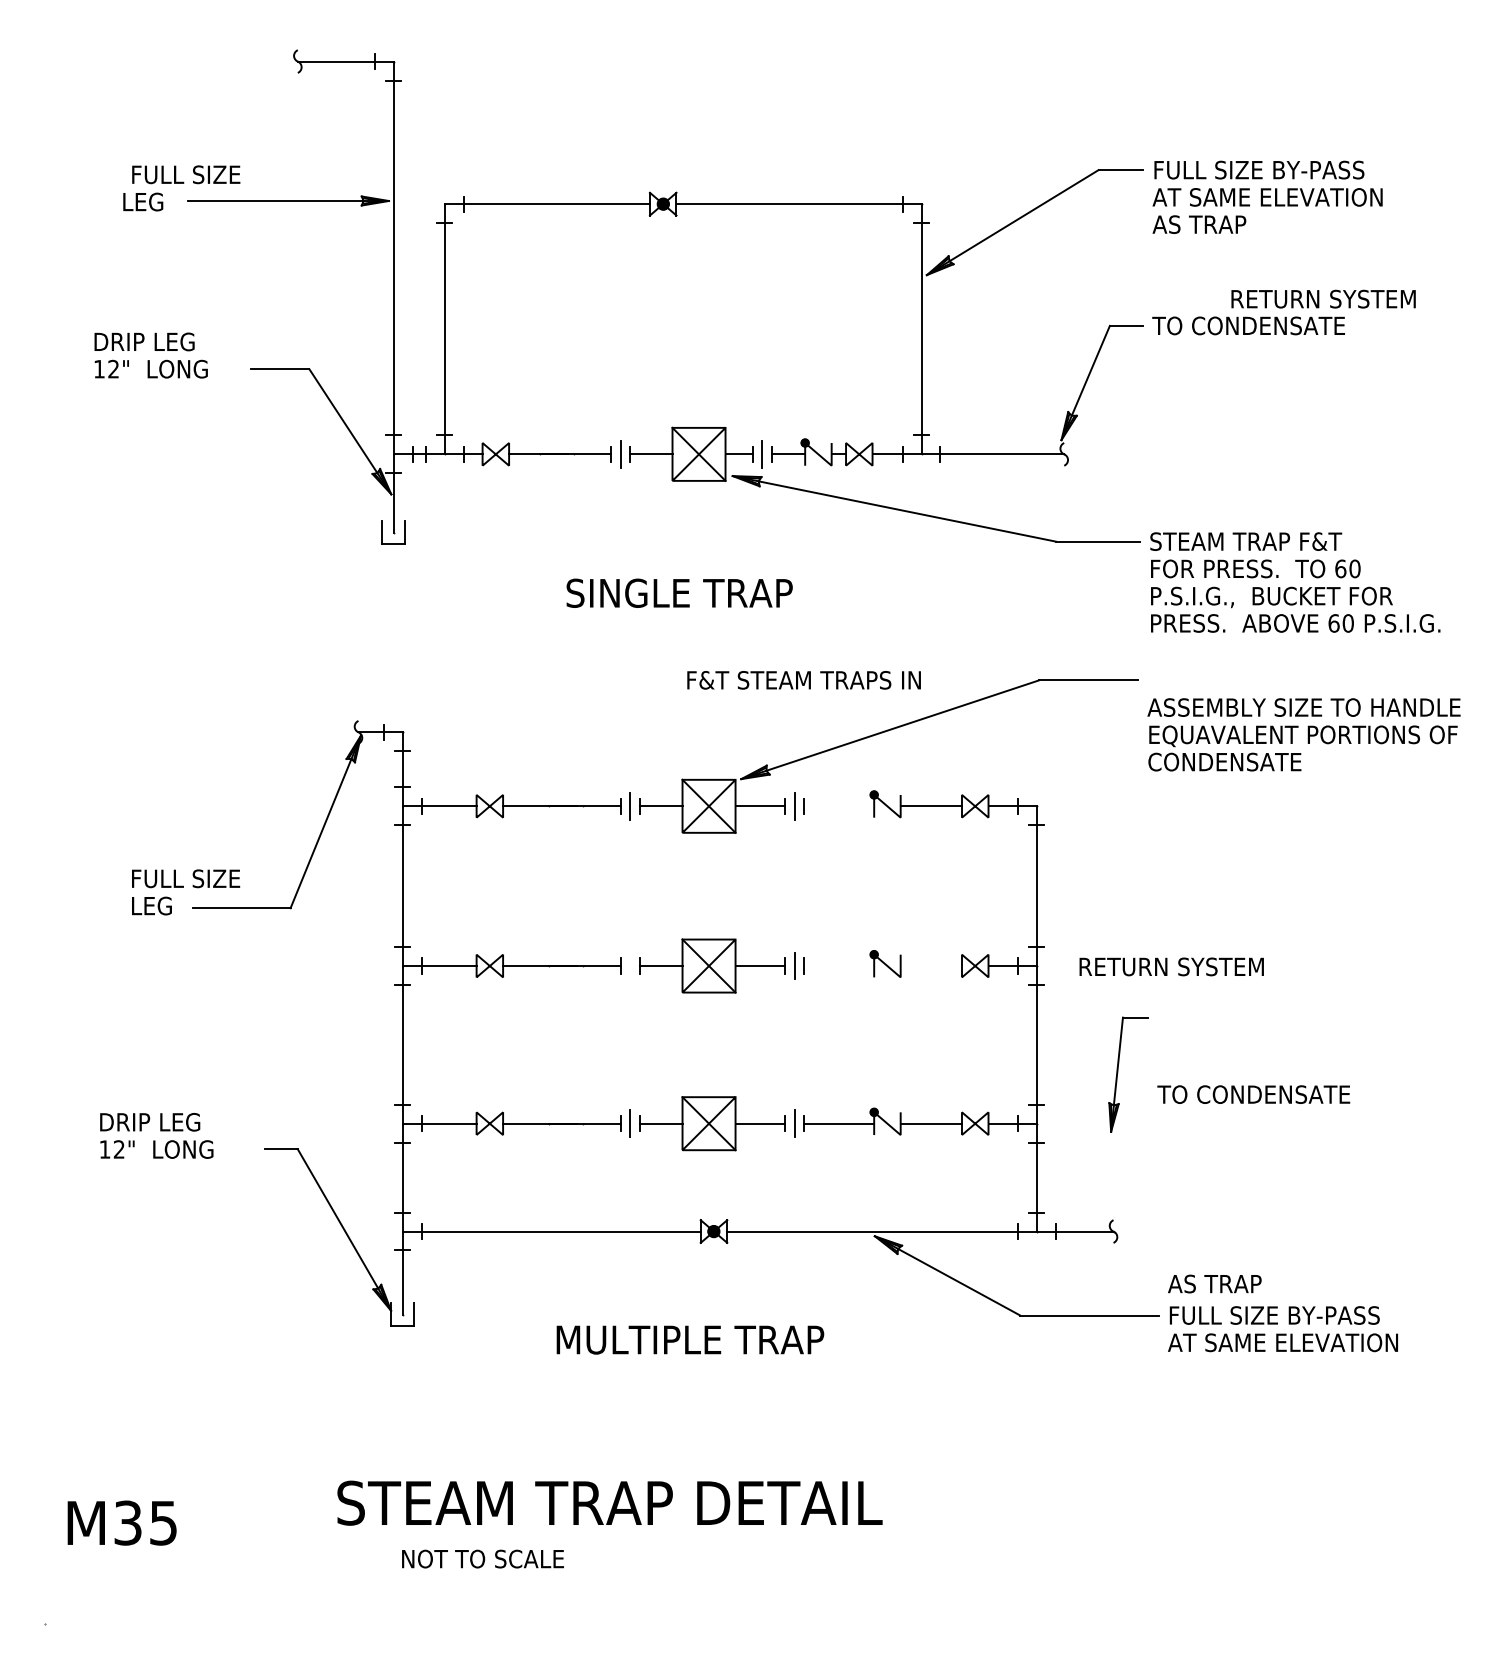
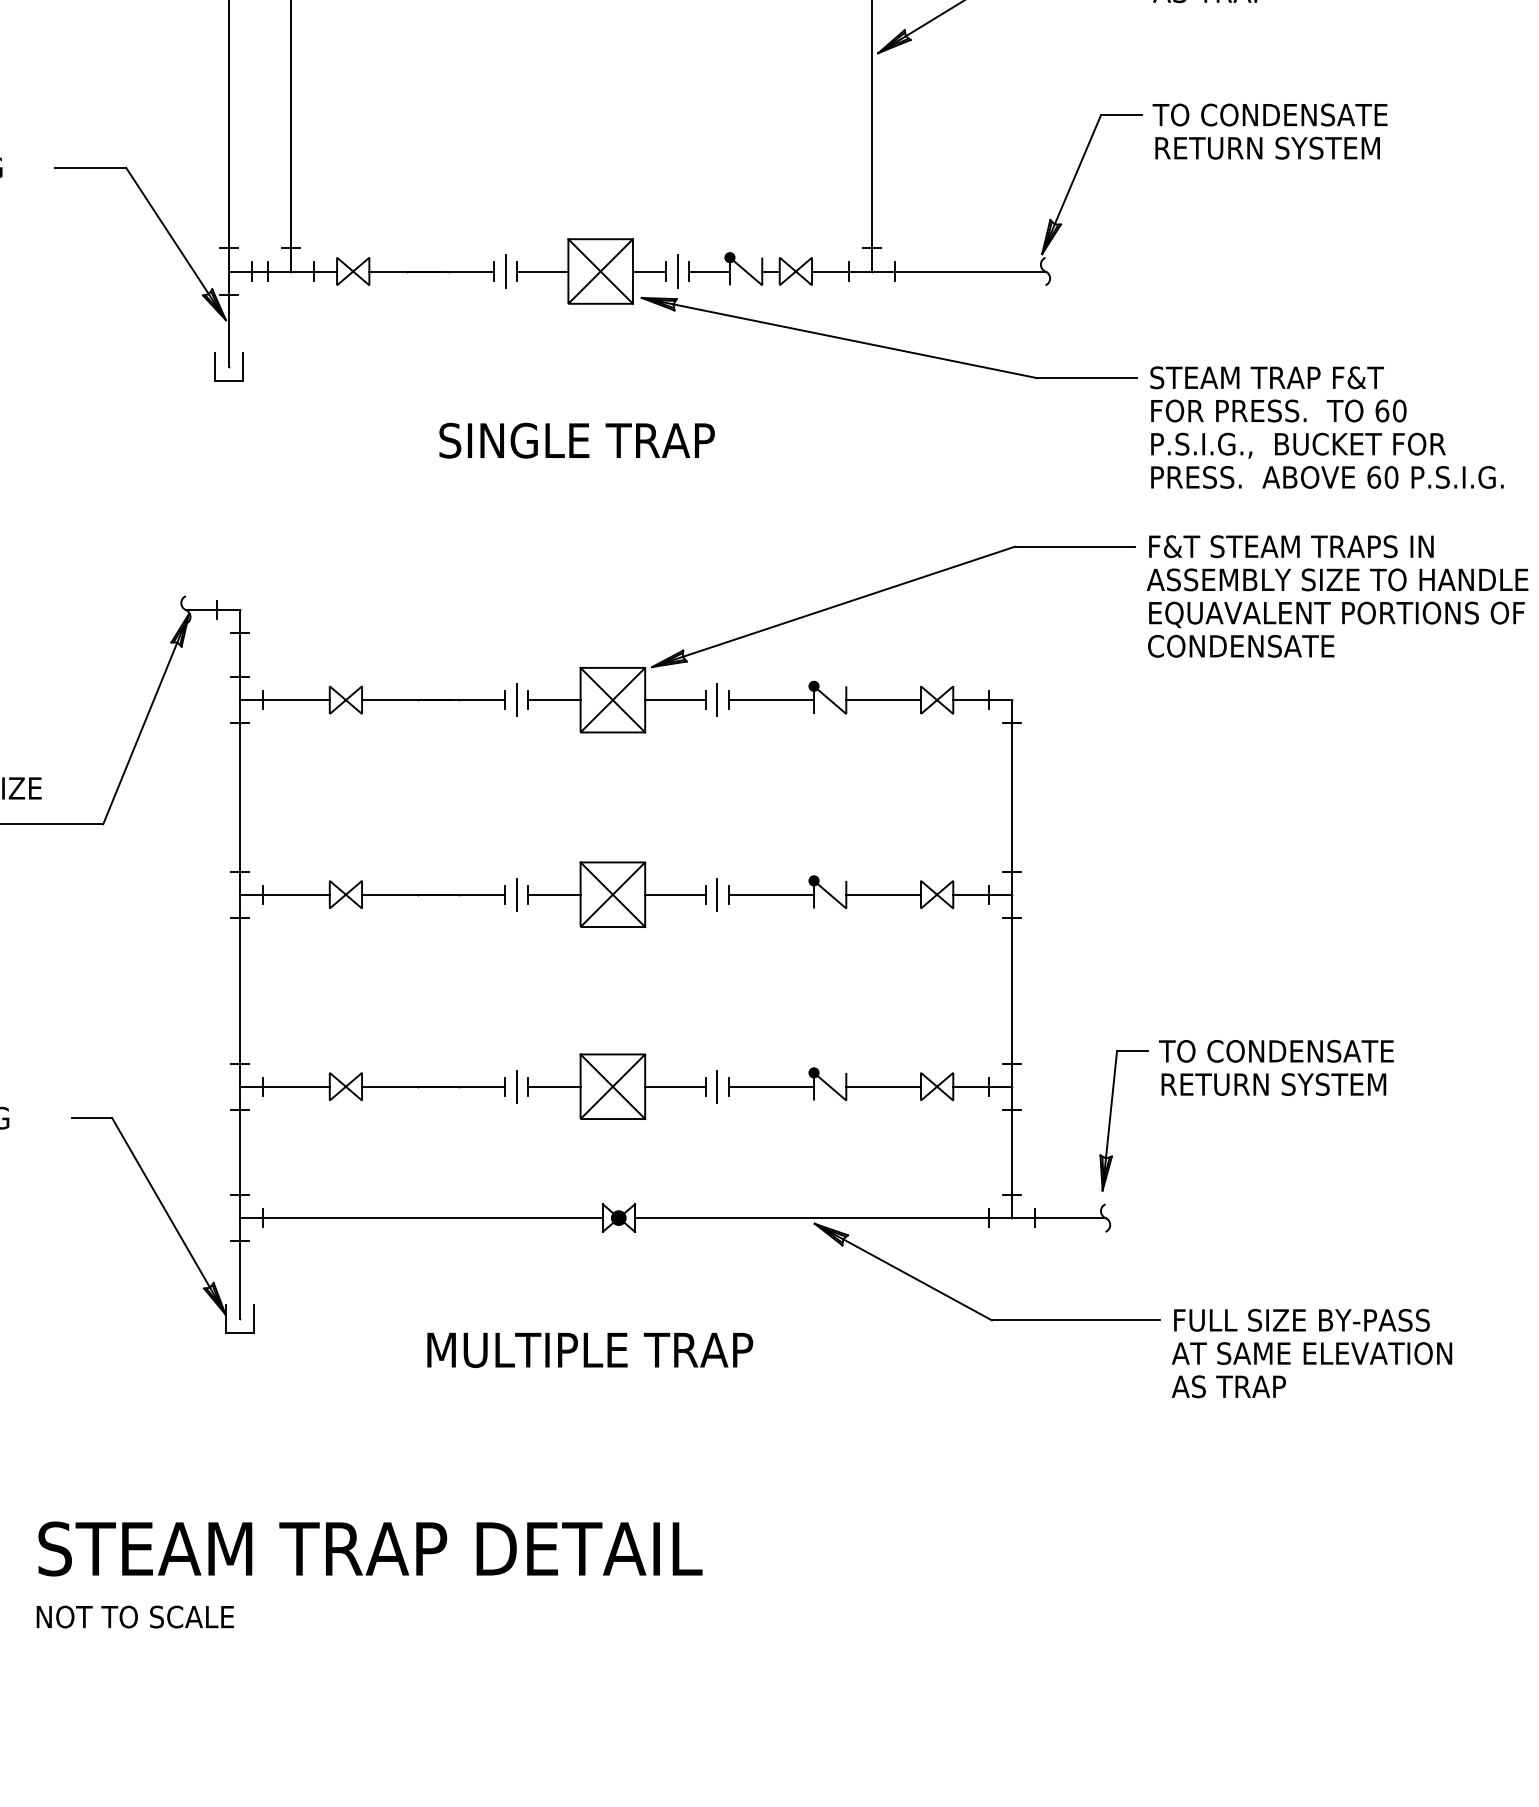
text: (1323, 298) -> (1267, 147), moved
text: (803, 680) -> (1290, 546), moved
line: (839, 806) -> (771, 700), added
line: (630, 965) -> (517, 894), added
line: (839, 966) -> (771, 895), added
line: (930, 966) -> (882, 895), added
text: (1171, 966) -> (1273, 1084), moved
part: (1118, 1073) -> (1111, 1119), moved
text: (1214, 1283) -> (1228, 1386), moved
text: (609, 1502) -> (369, 1548), moved
text: (482, 1558) -> (134, 1616), moved

